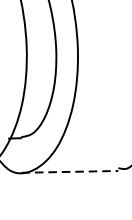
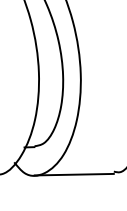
line: (70, 171) -> (74, 174), dashed -> solid

